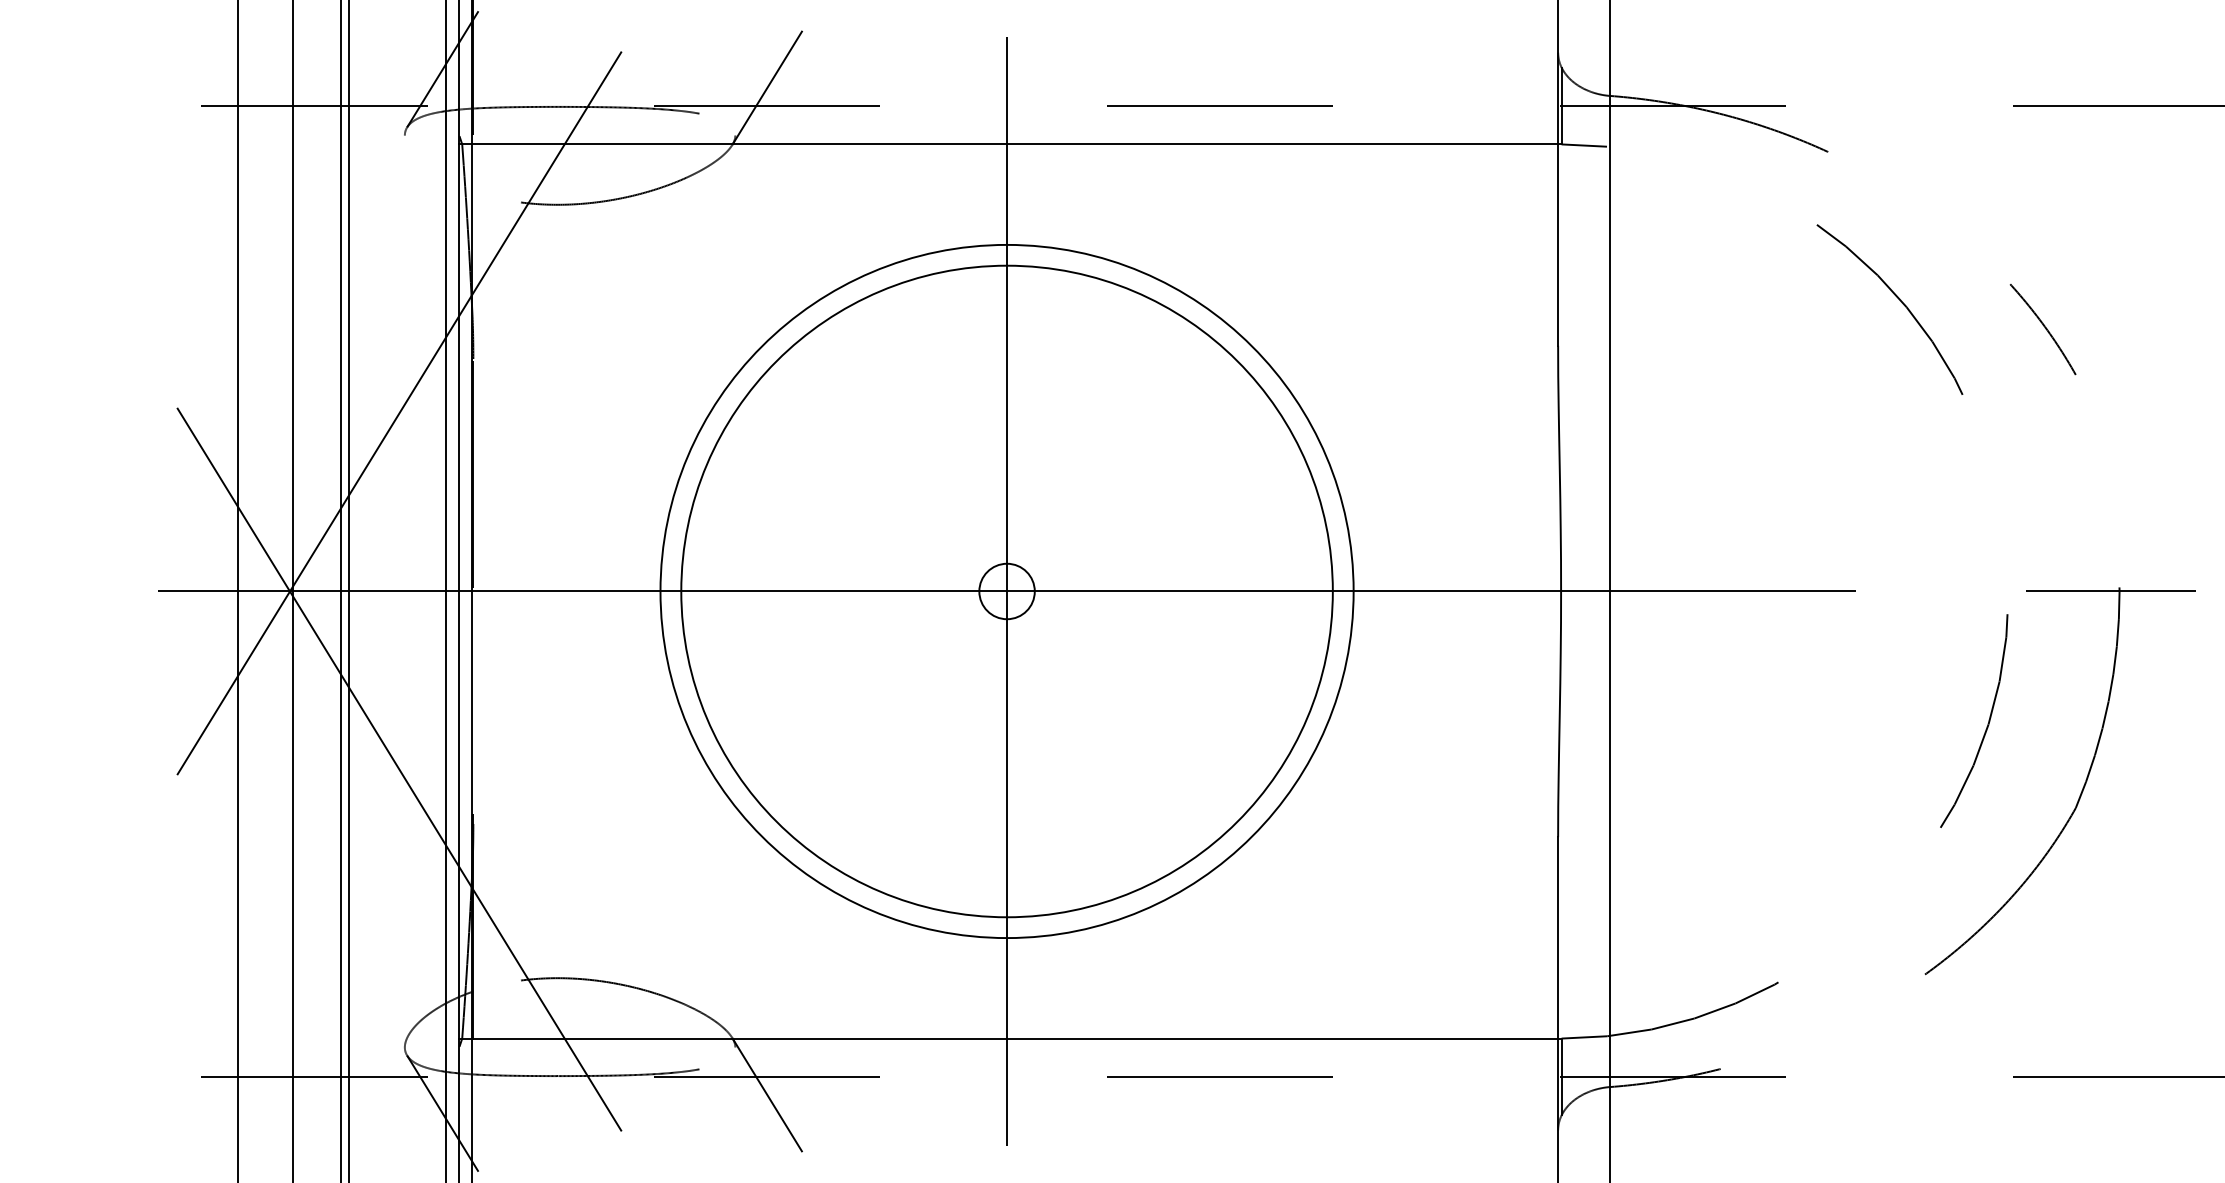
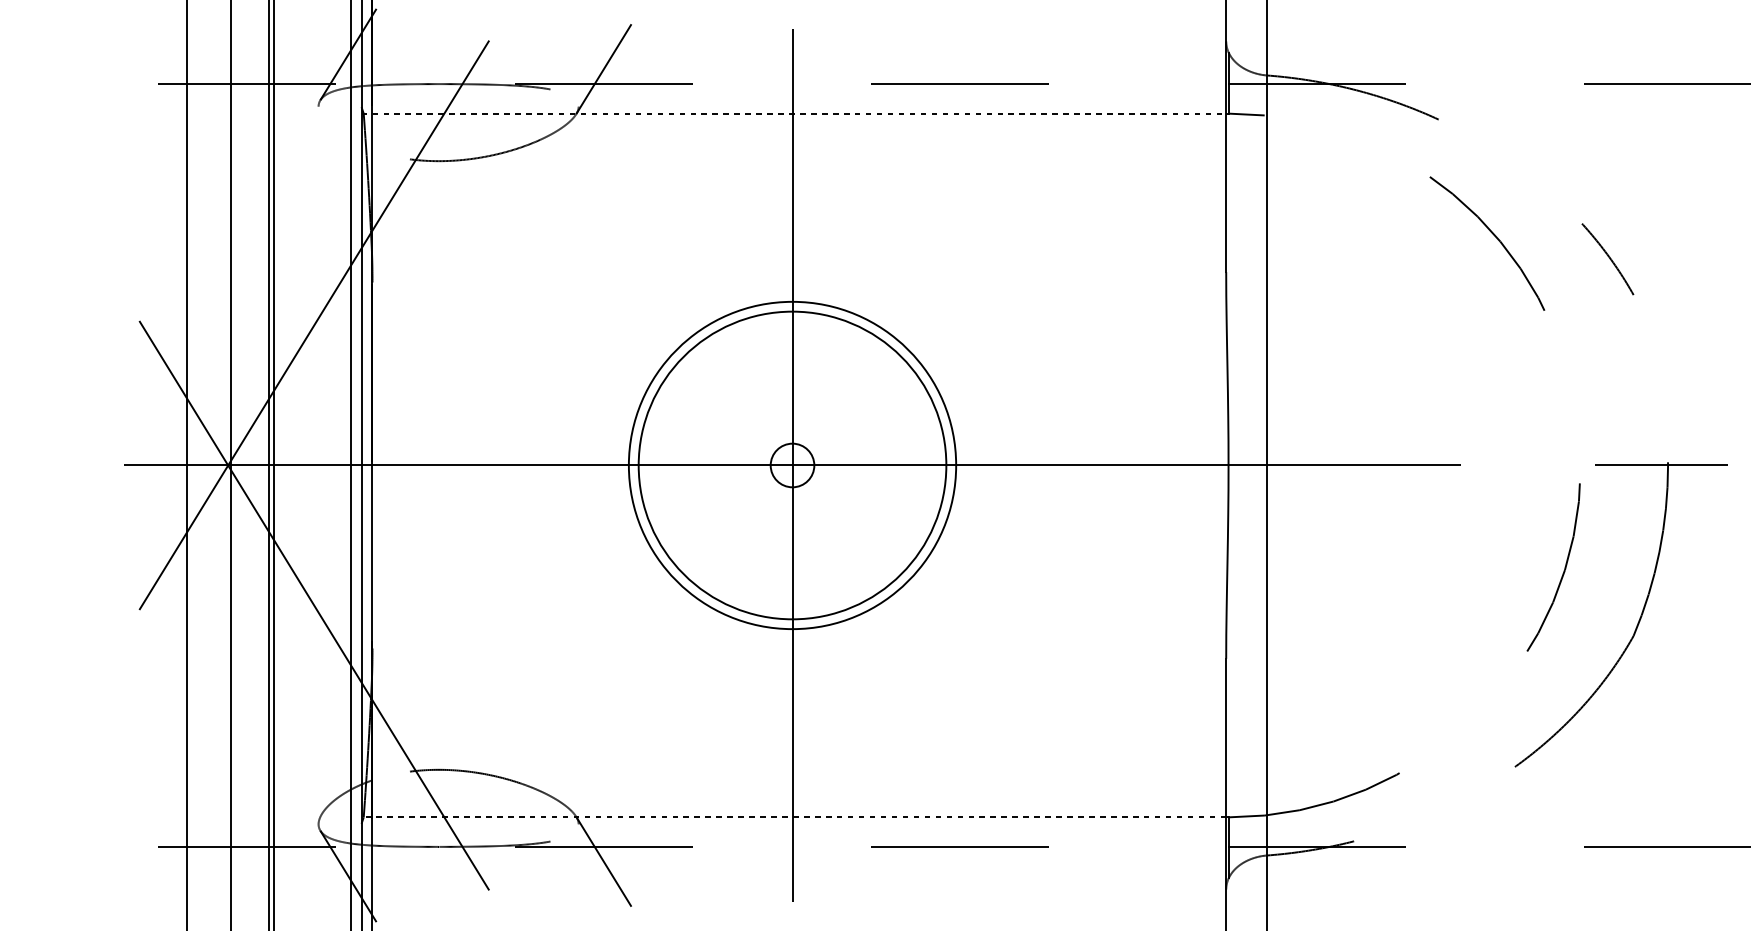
line: (1009, 144) -> (794, 113), solid -> dashed
circle: (1006, 591) -> (792, 465), size x0.6
circle: (1006, 591) -> (792, 465), size x0.6
line: (1008, 1038) -> (793, 817), solid -> dashed

